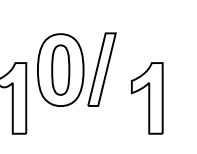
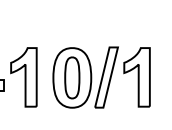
part: (76, 69) -> (85, 77), moved

